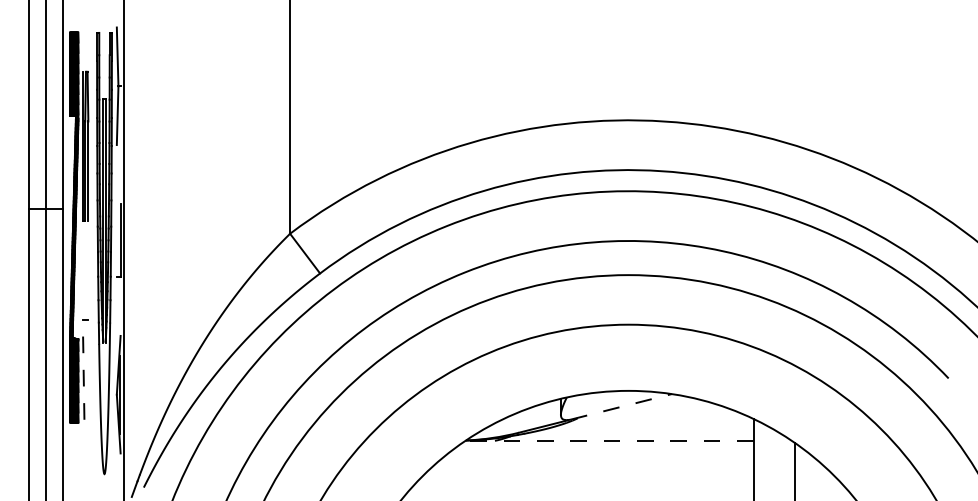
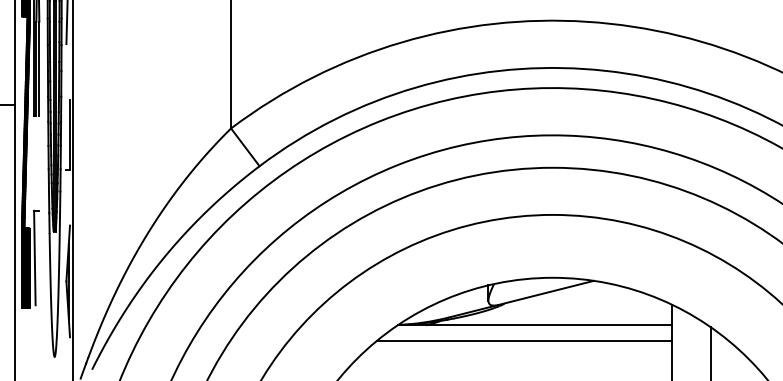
line: (83, 370) -> (34, 258), dashed -> solid
line: (621, 406) -> (546, 292), dashed -> solid
line: (609, 440) -> (534, 324), dashed -> solid
line: (598, 457) -> (524, 341), added

